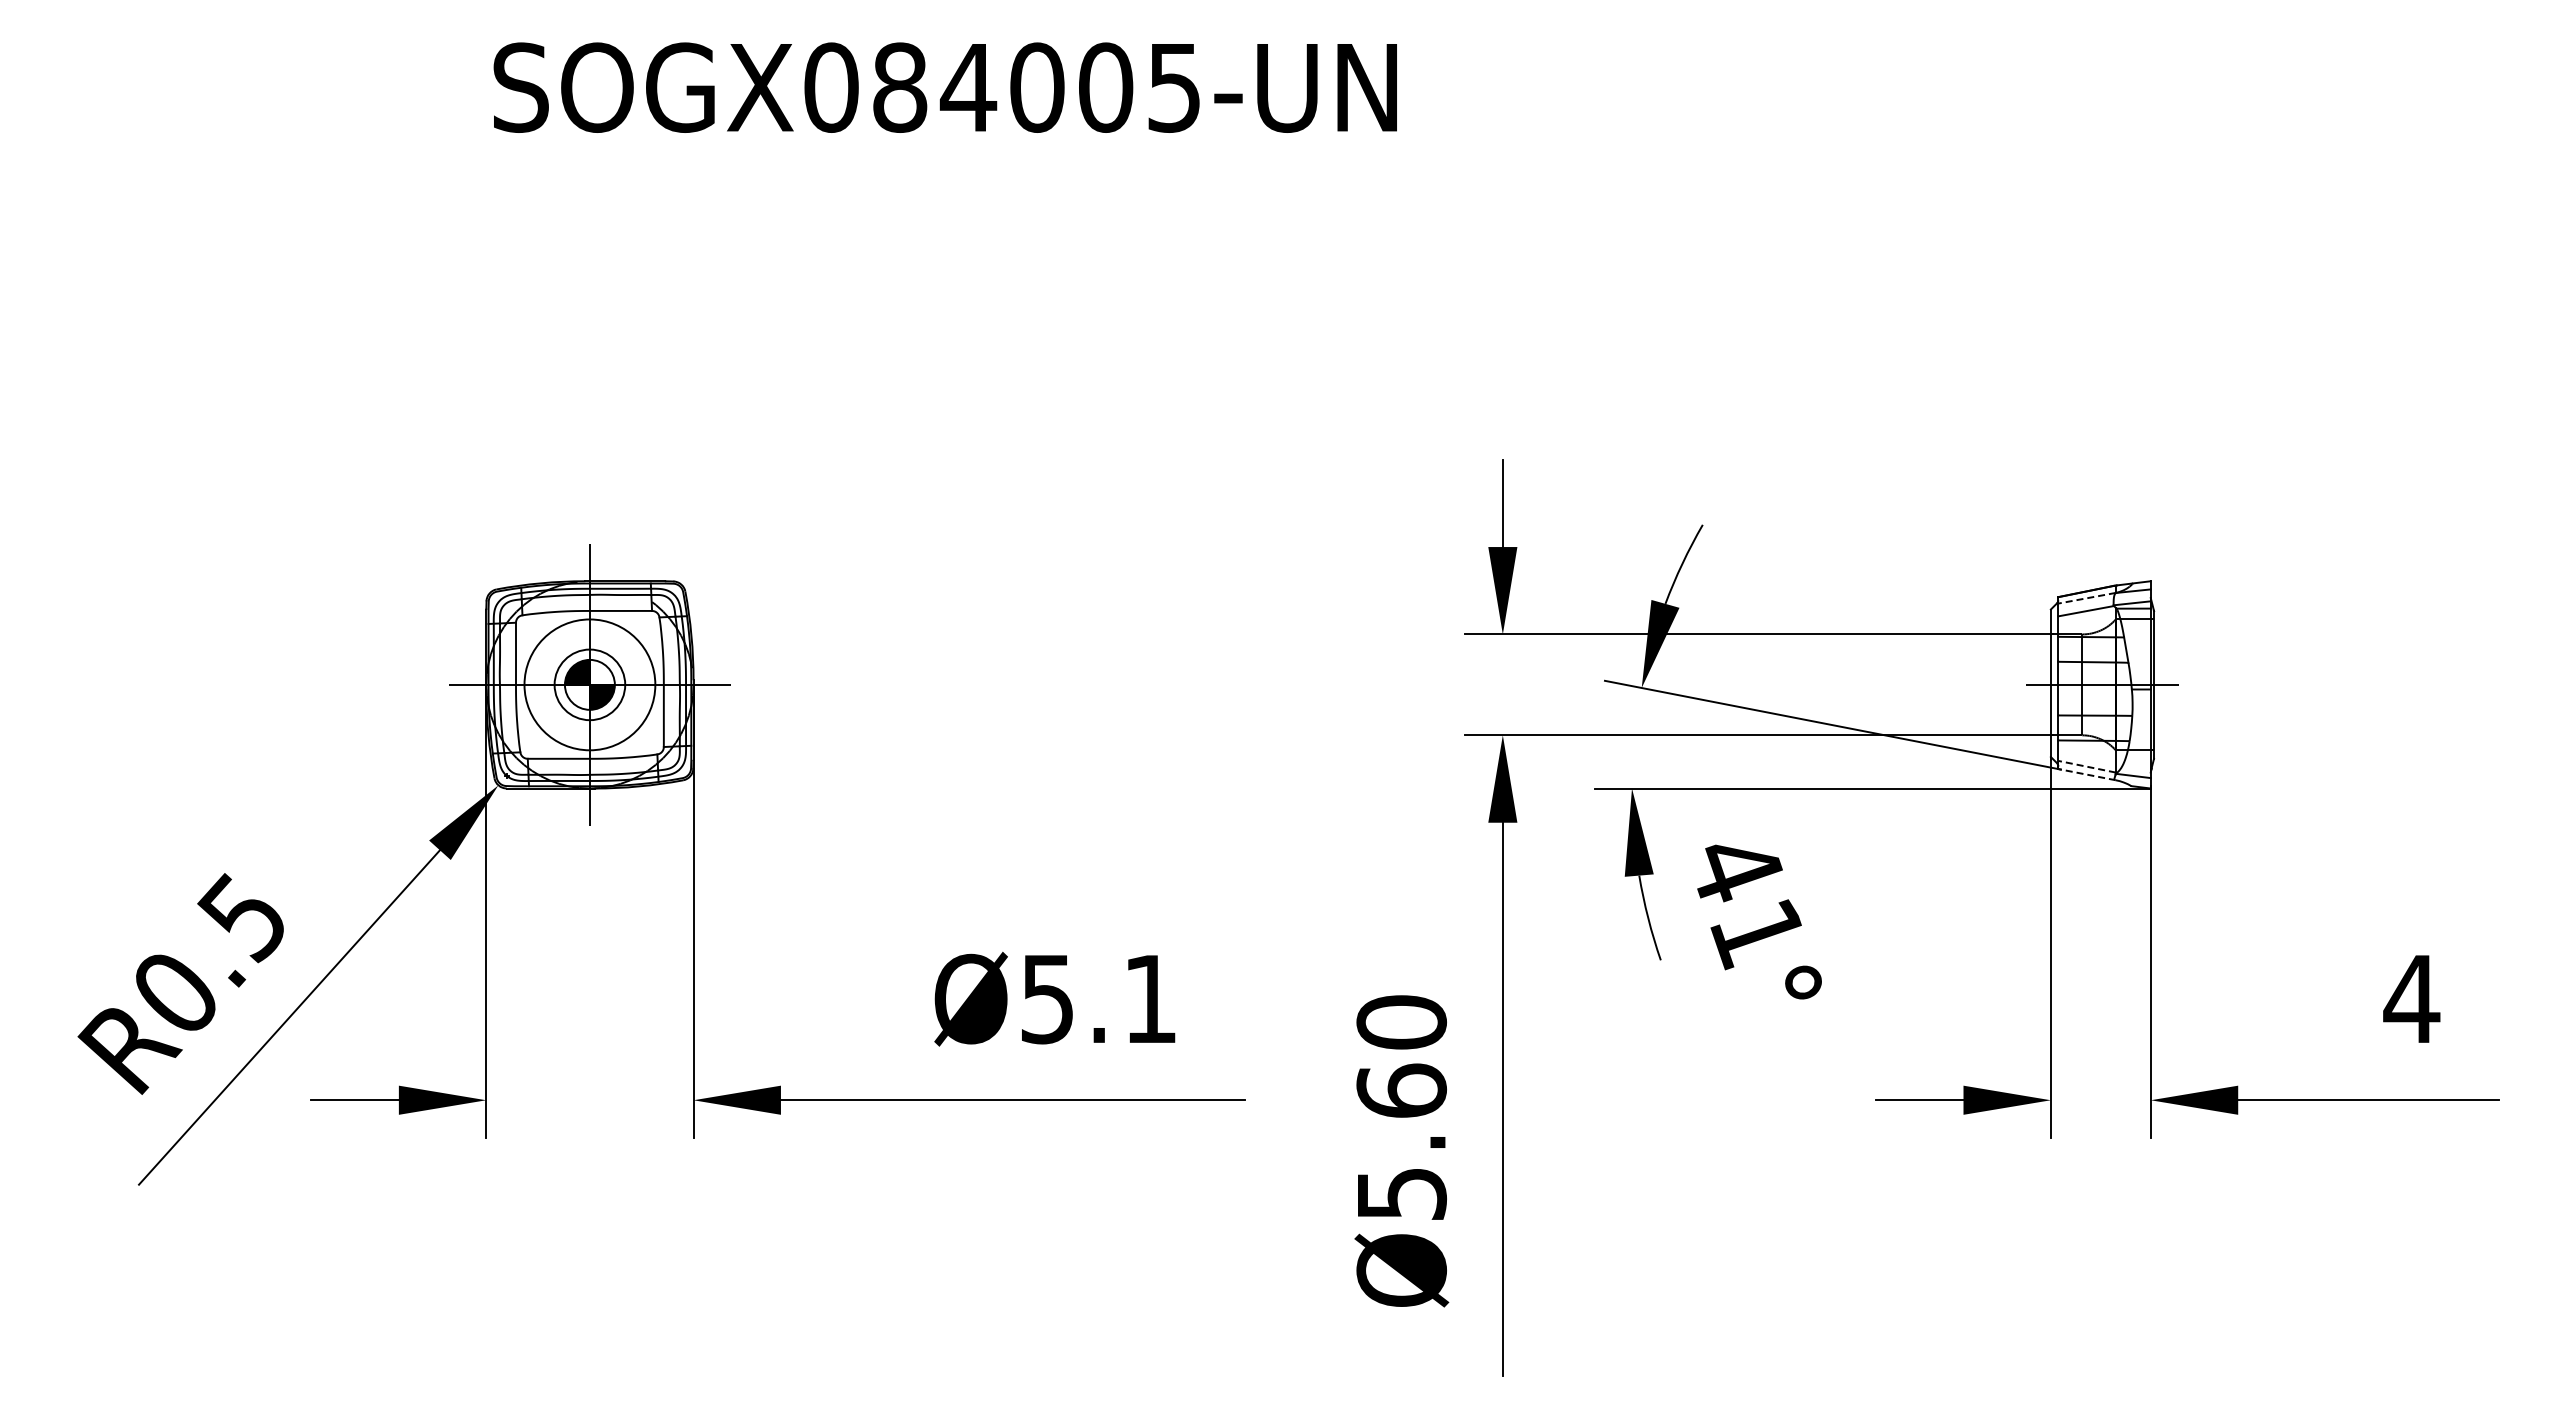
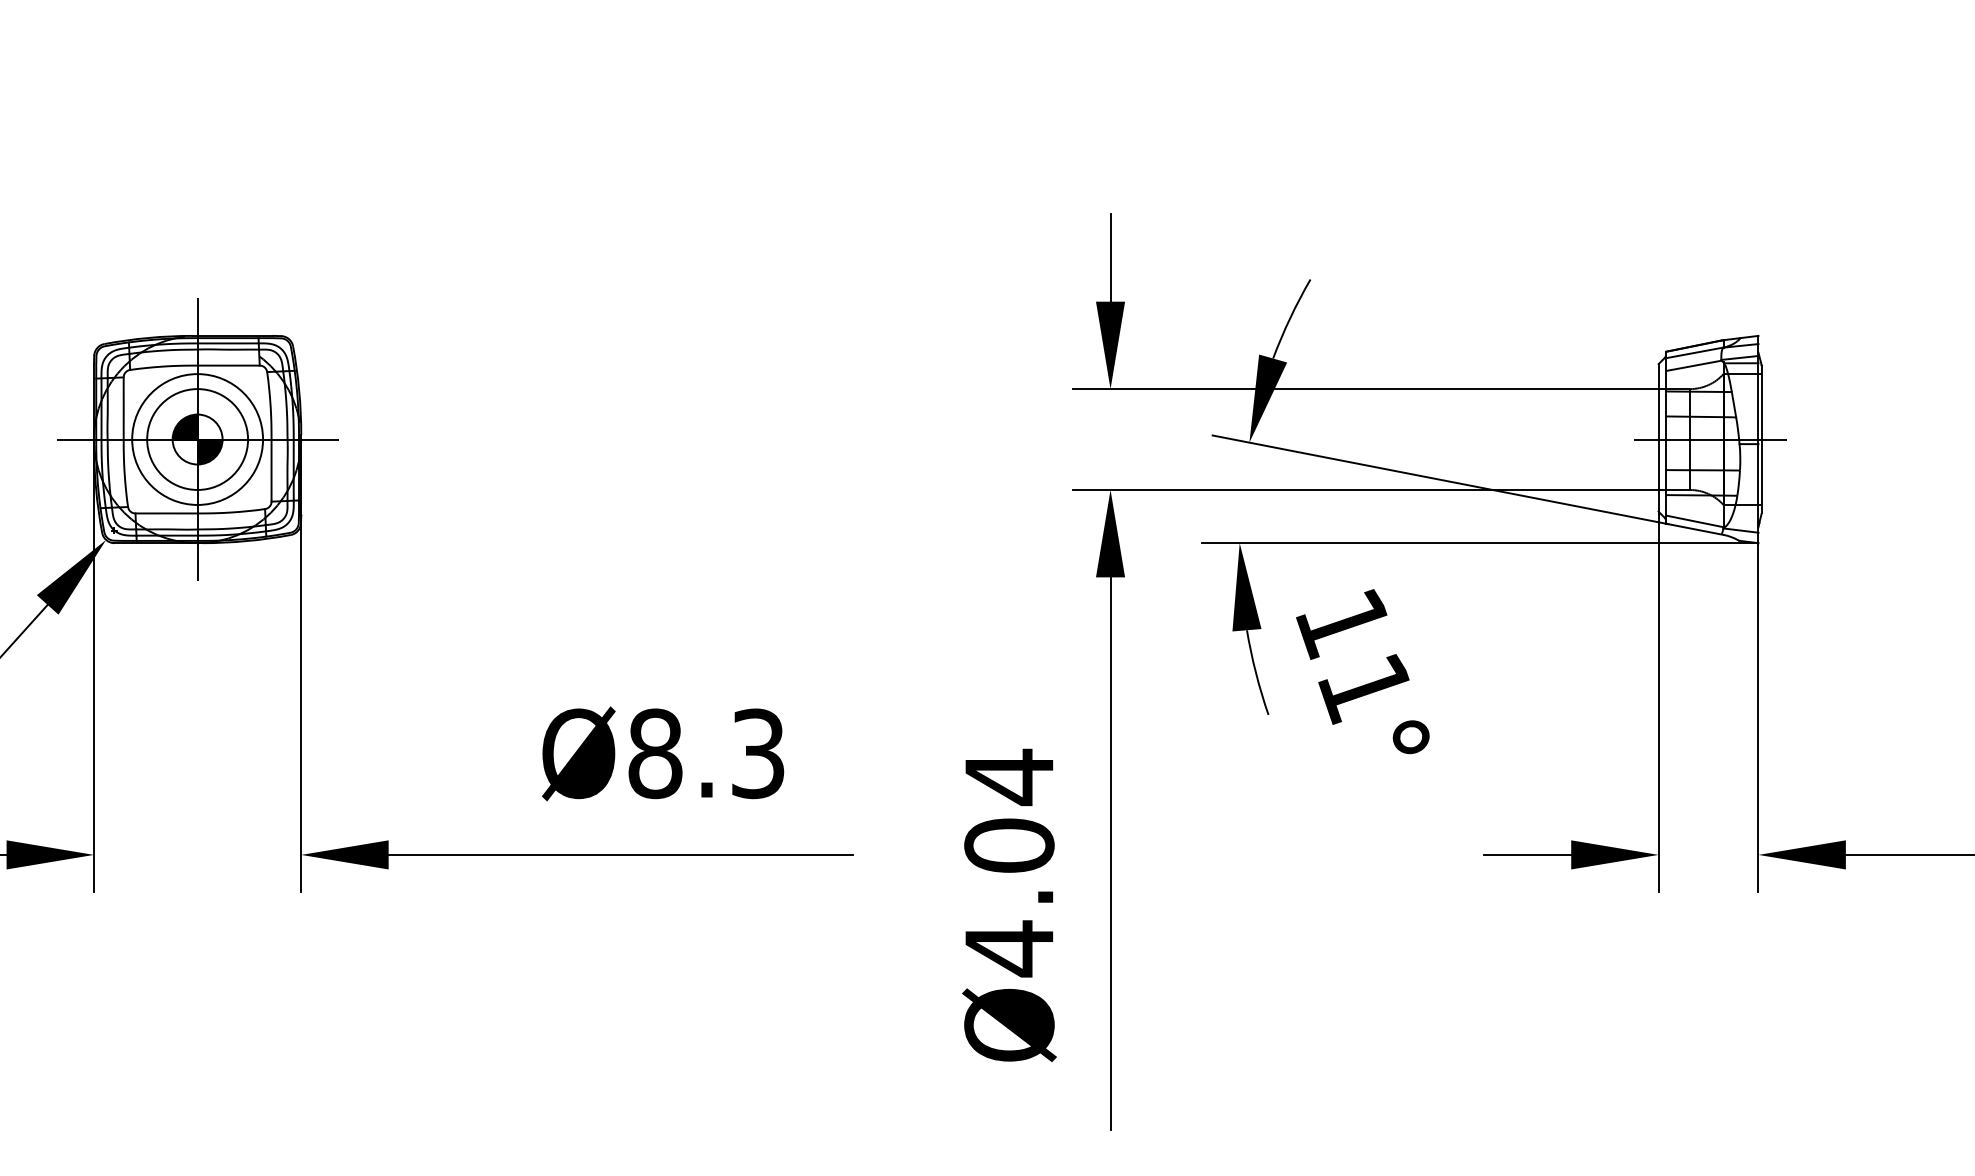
line: (2086, 598) -> (1694, 353), dashed -> solid
circle: (589, 684) -> (197, 439), size x1.43
line: (2086, 766) -> (1694, 521), dashed -> solid
line: (2086, 774) -> (1694, 529), dashed -> solid
text: (1735, 869) -> (1343, 624), 41° -> 11°
text: (1098, 998) -> (706, 753), Ø5.1 -> Ø8.3
text: (1401, 1108) -> (1009, 863), Ø5.60 -> Ø4.04

